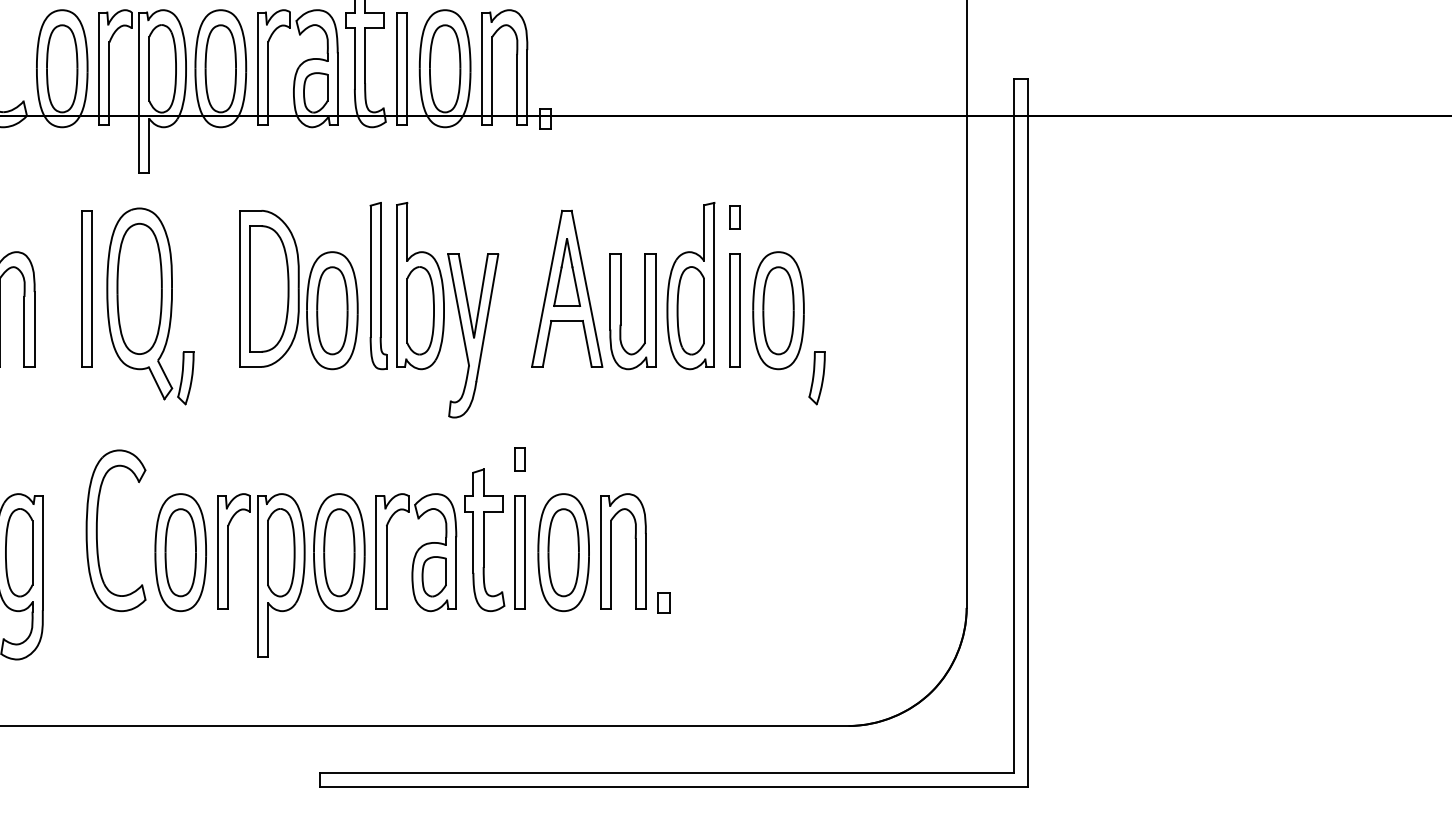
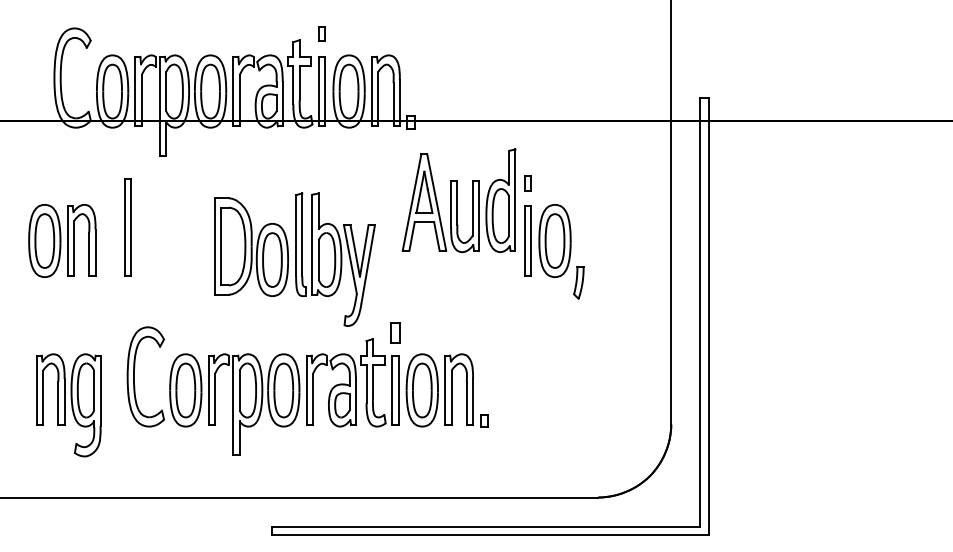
part: (622, 285) -> (458, 200), moved
part: (149, 306) -> (166, 238), removed
part: (368, 309) -> (294, 259), moved
part: (520, 458) -> (395, 332), size x1.4

